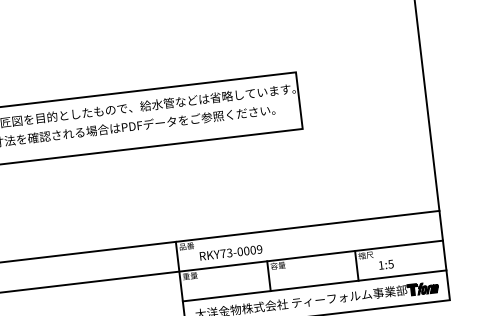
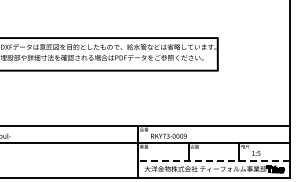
line: (315, 285) -> (214, 160), solid -> dashed

